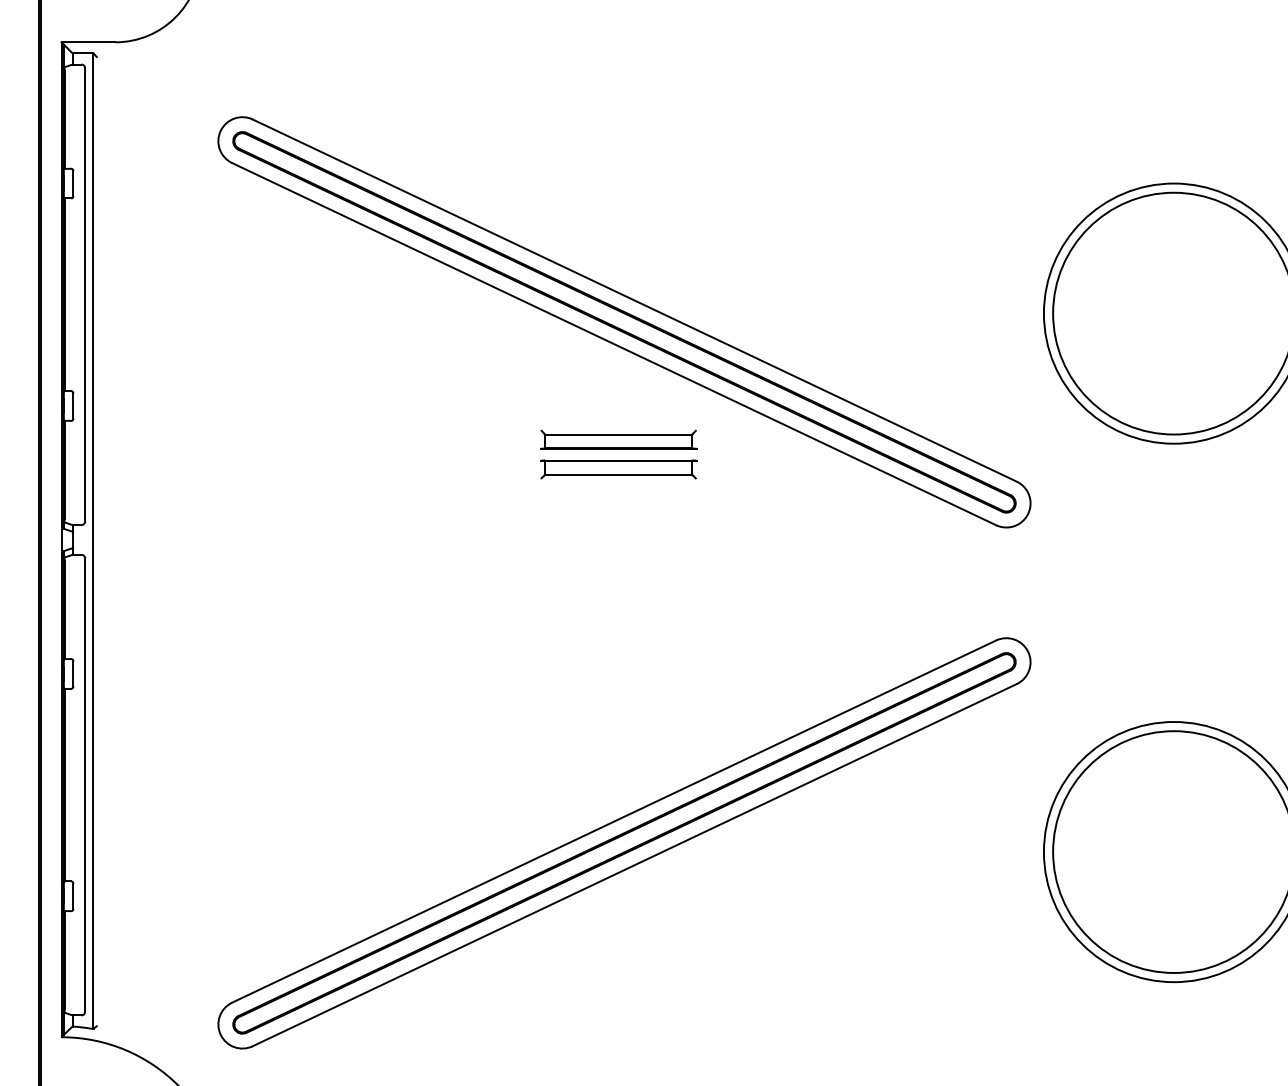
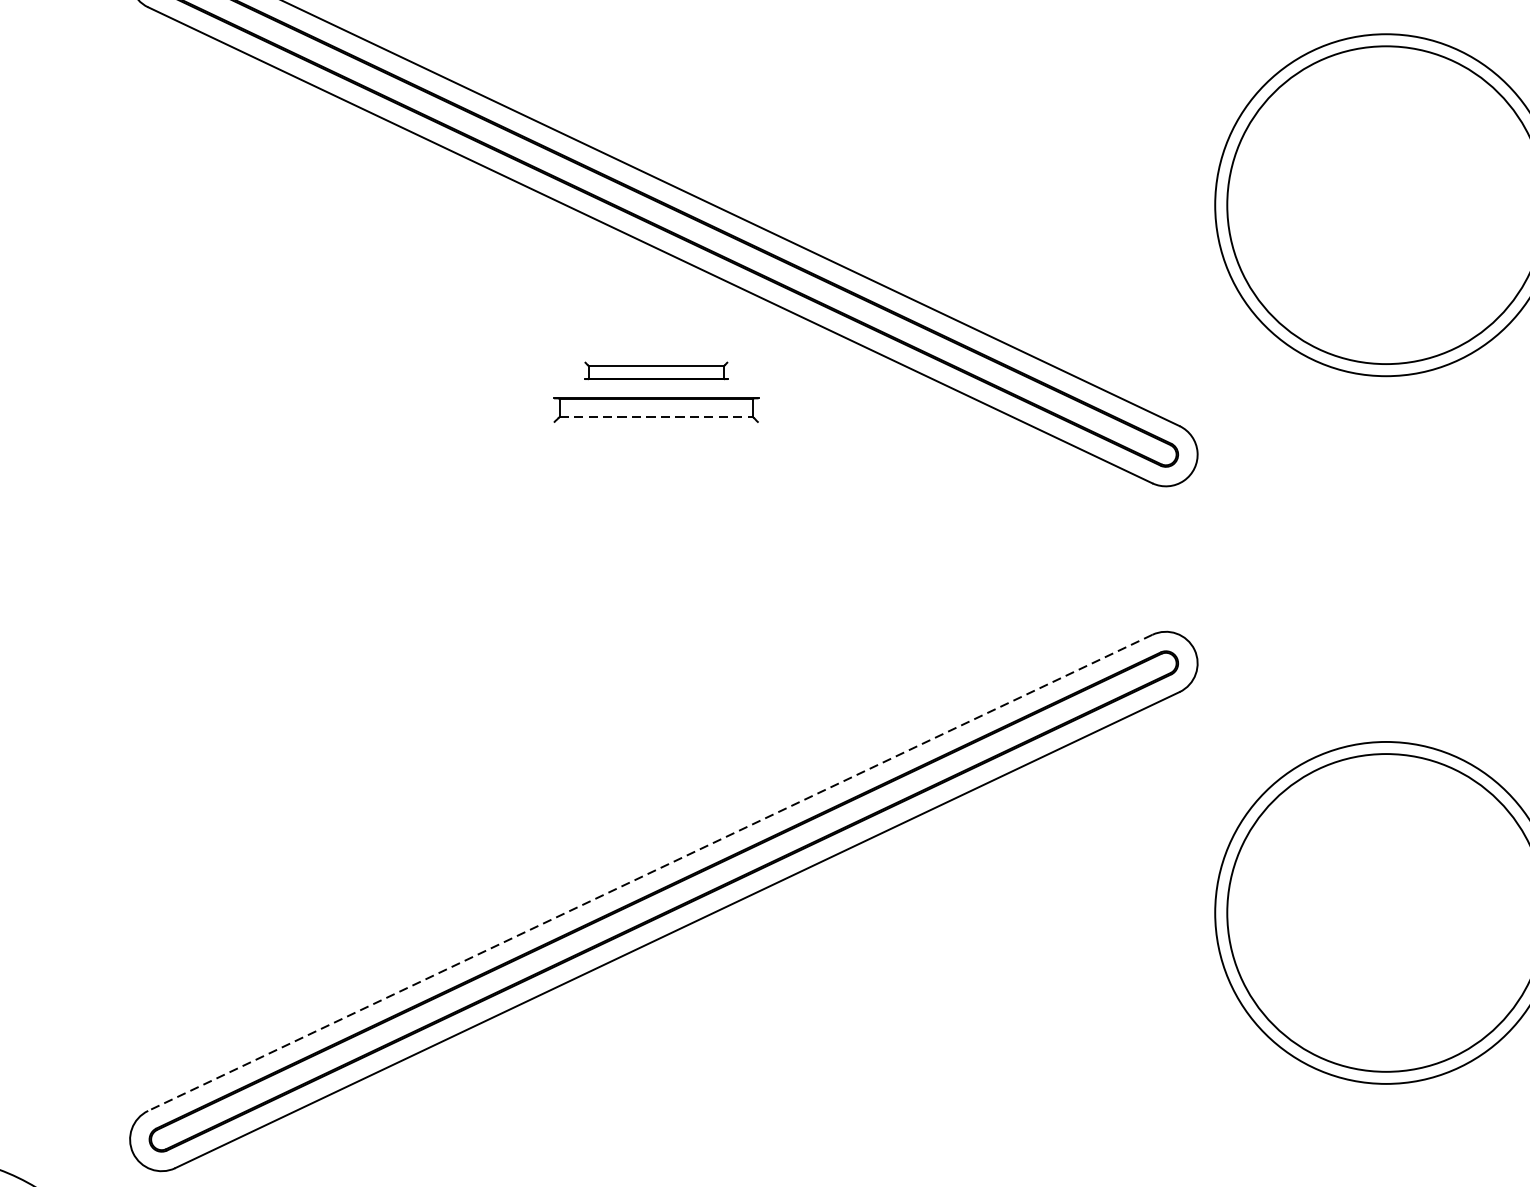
part: (618, 439) -> (656, 370), size x0.7
line: (618, 474) -> (656, 416), solid -> dashed
line: (614, 821) -> (650, 872), solid -> dashed

